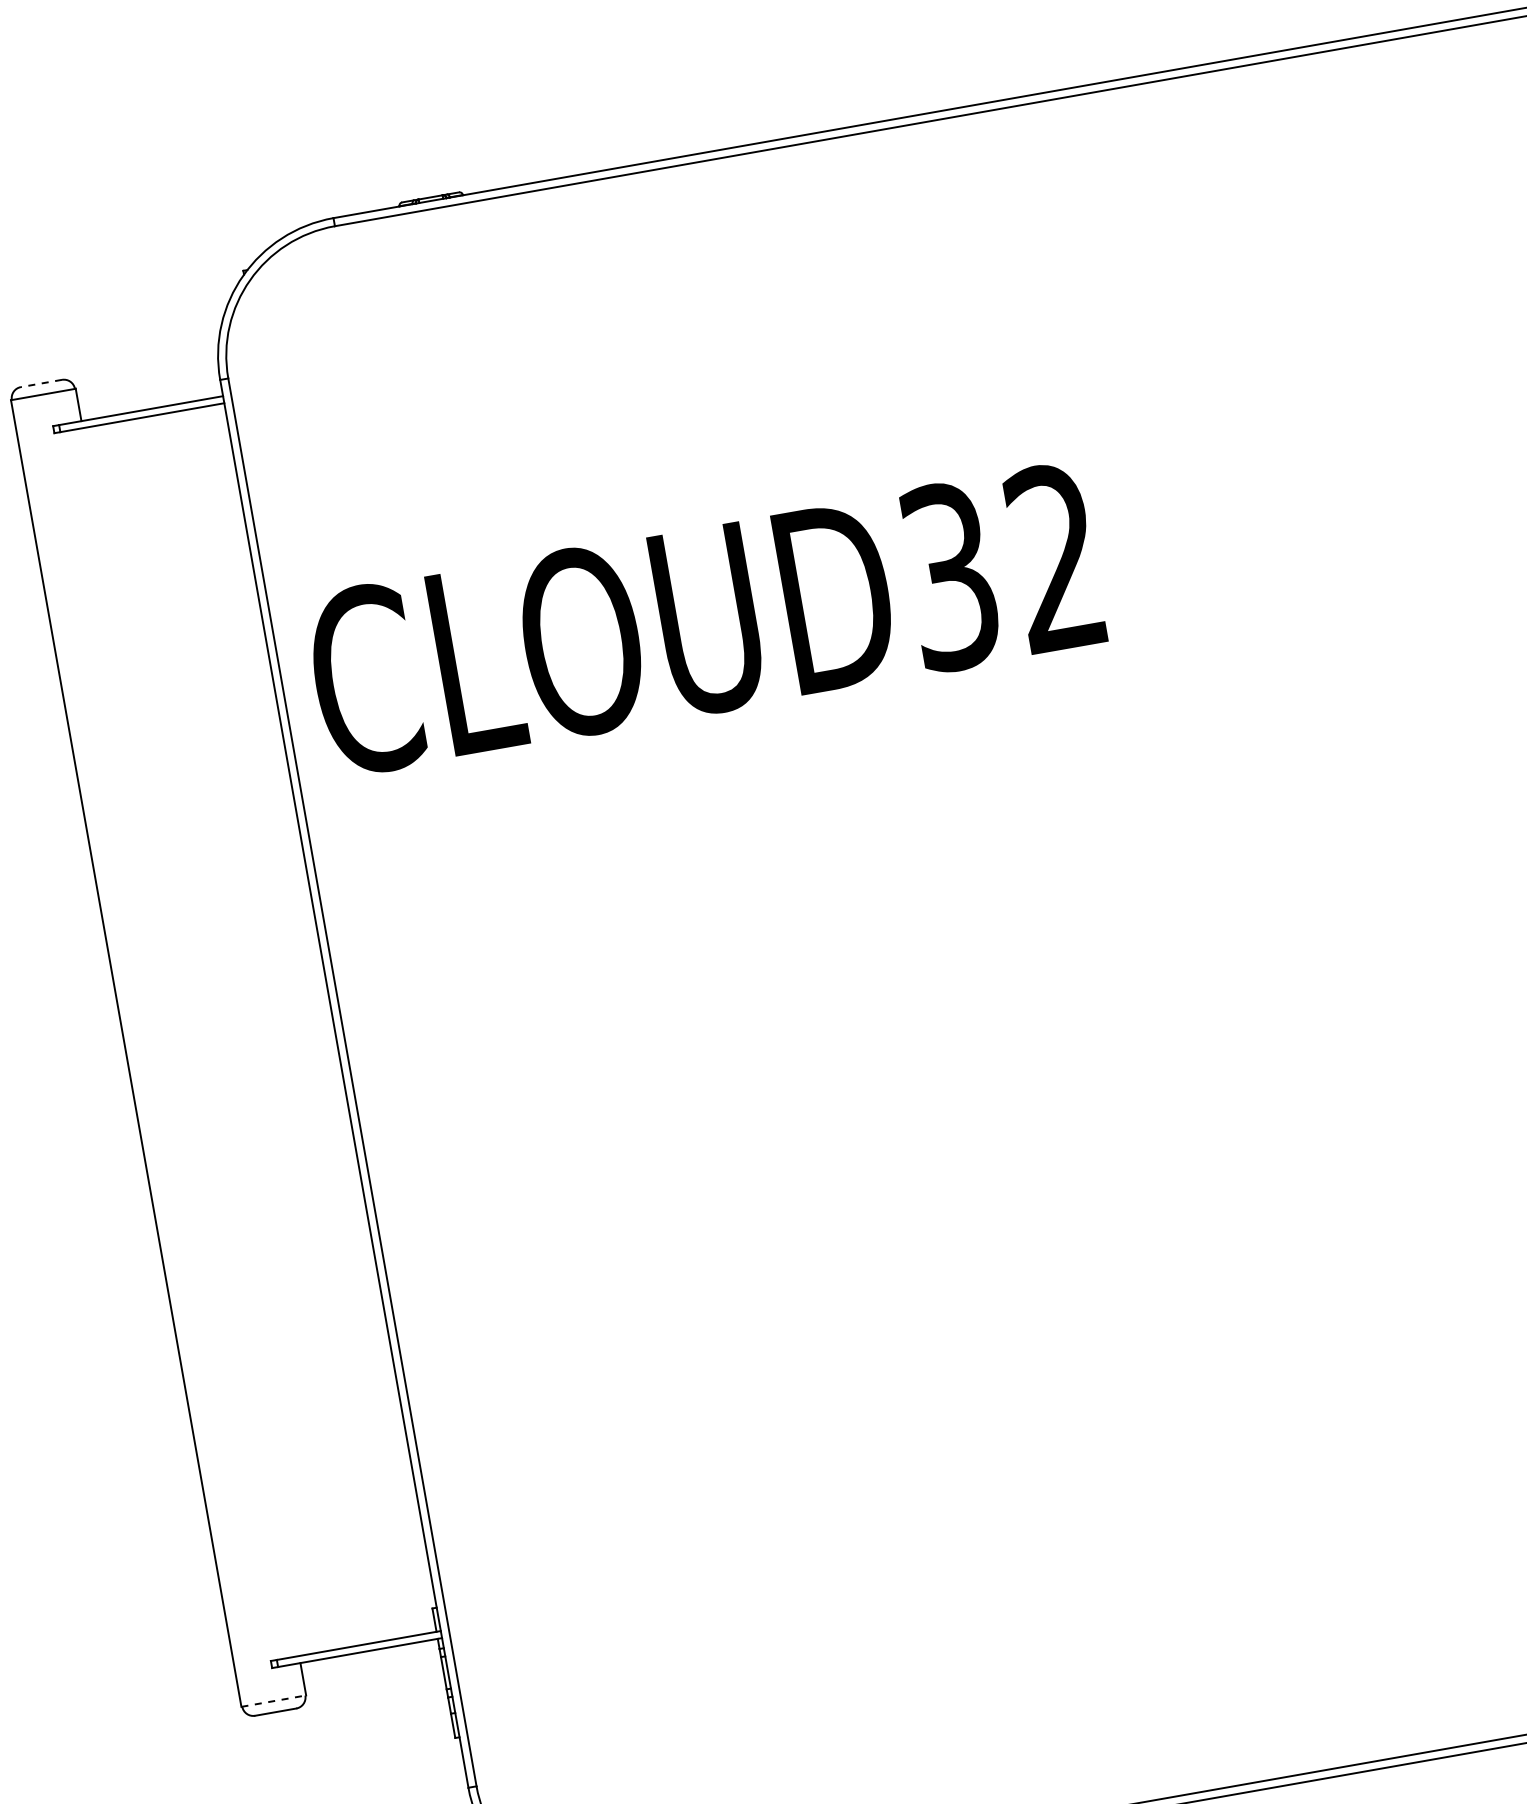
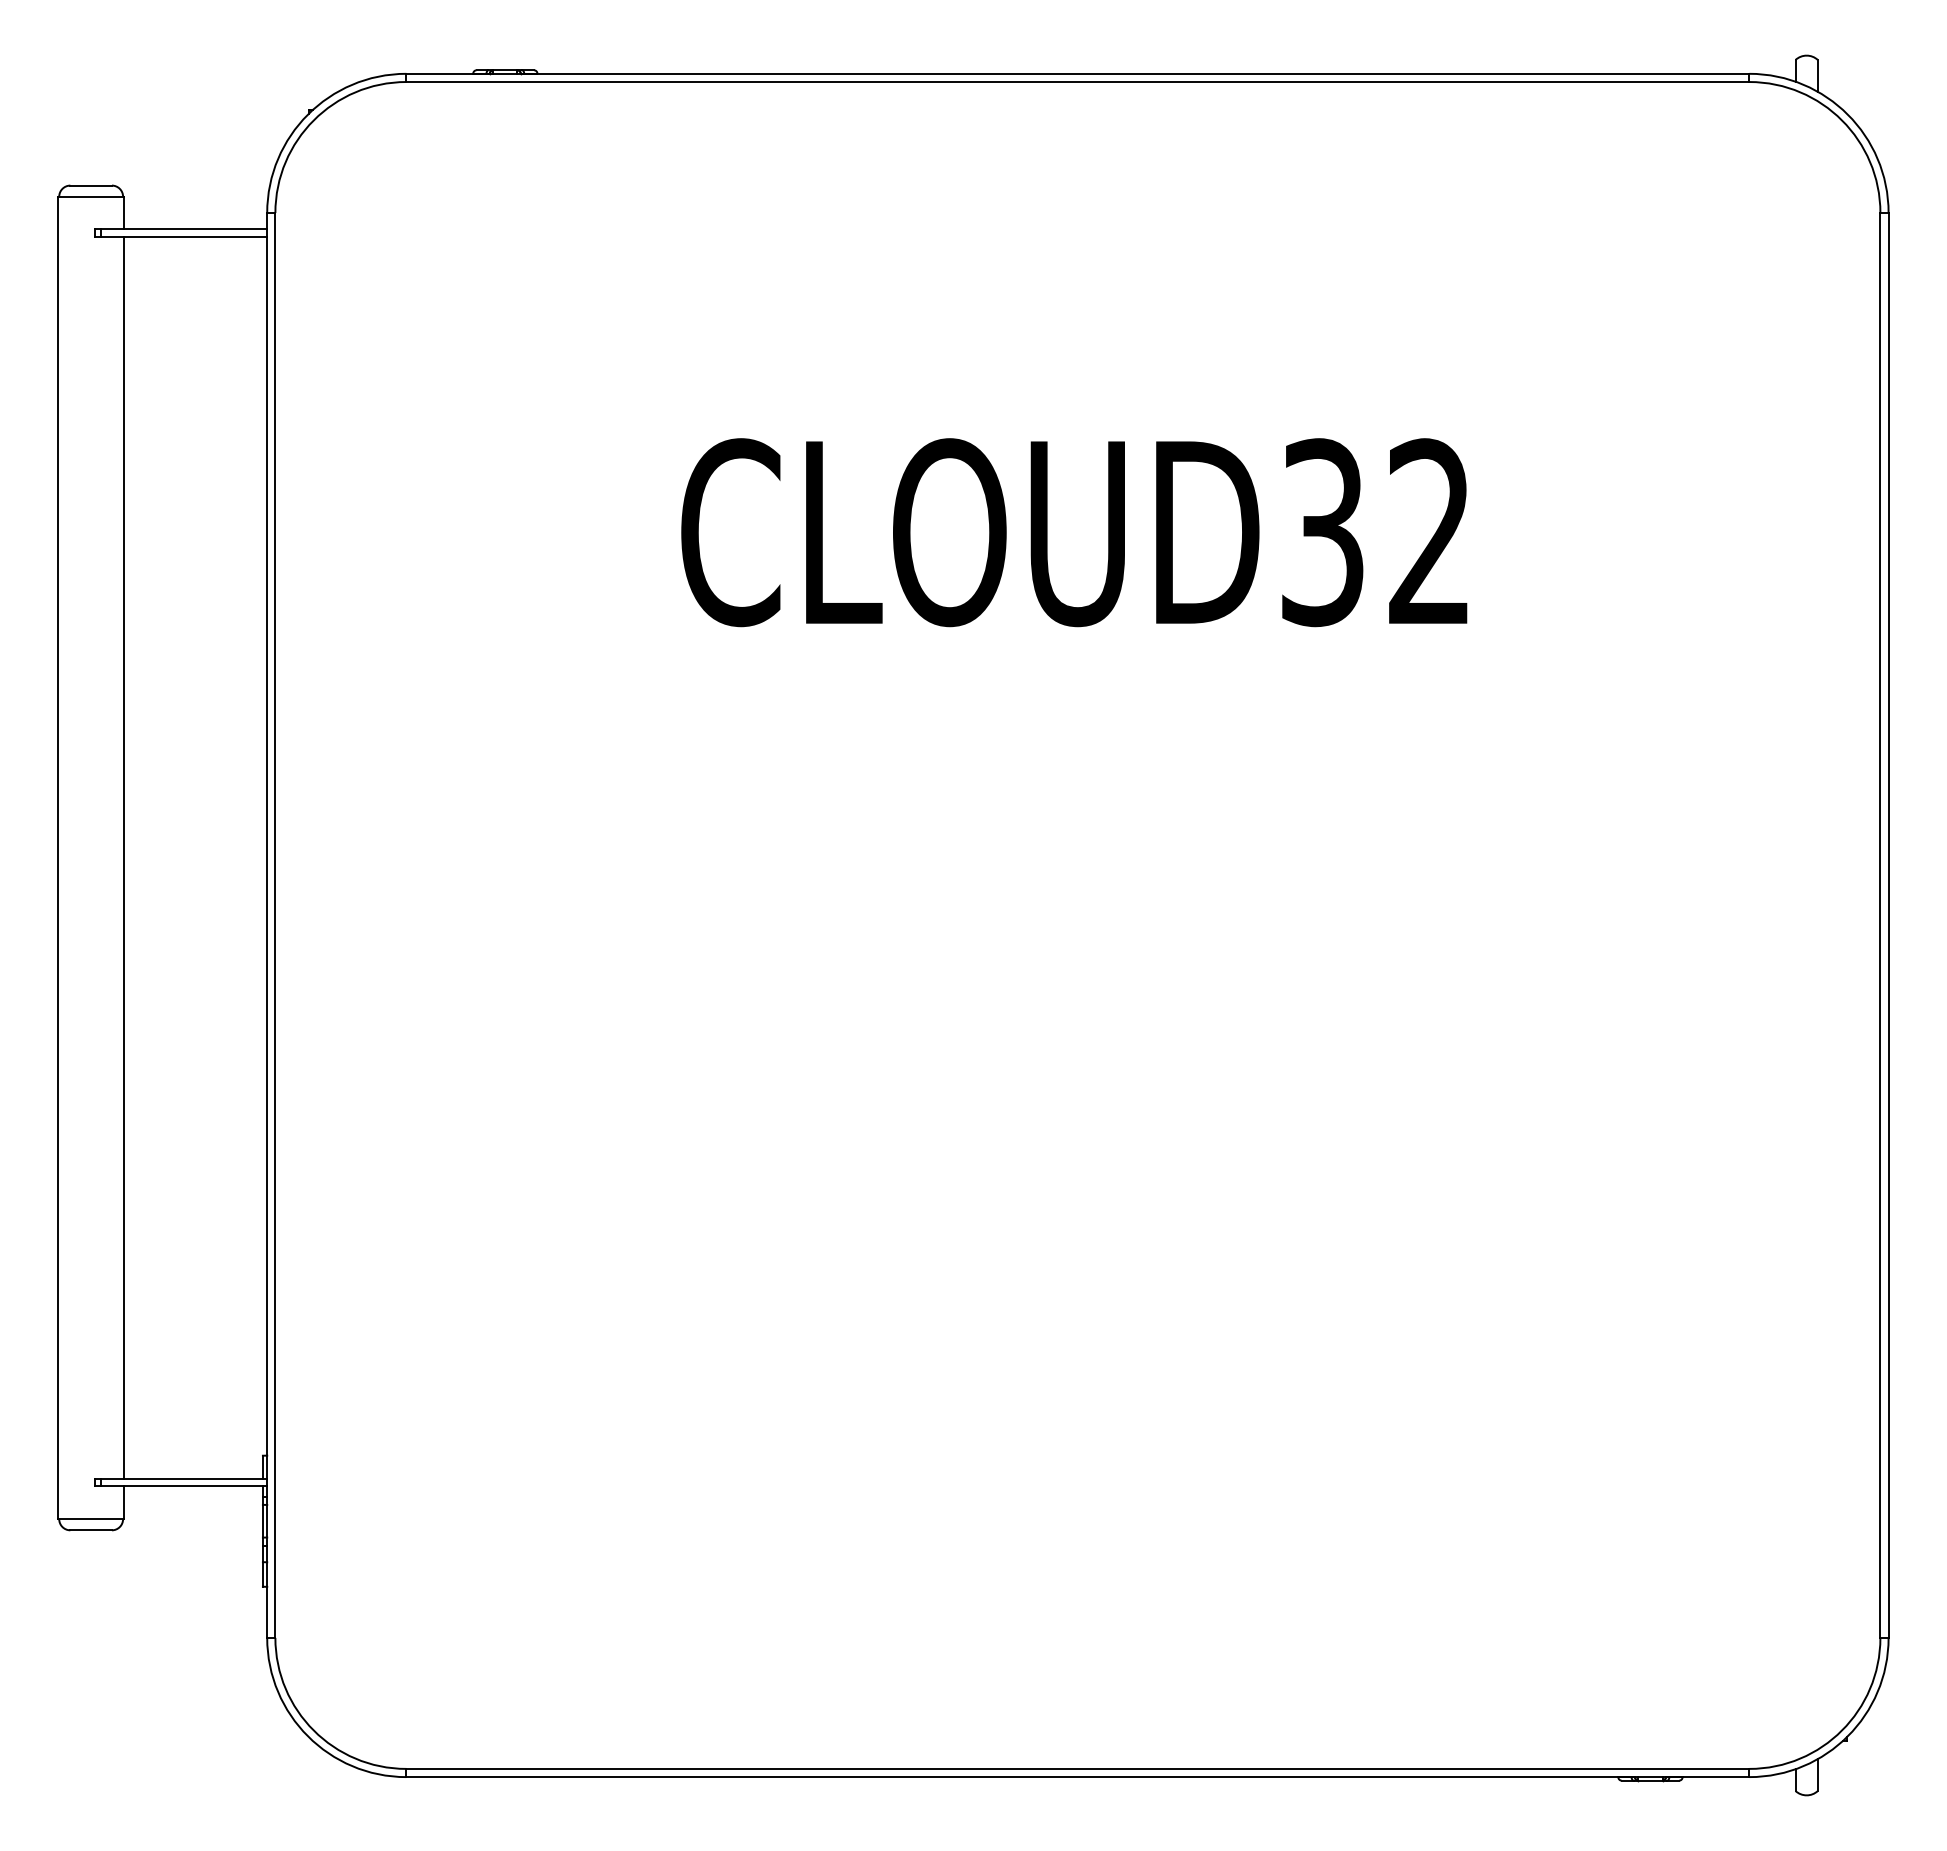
line: (41, 383) -> (91, 185), dashed -> solid
text: (704, 619) -> (1074, 532), moved
line: (190, 1041) -> (123, 857), added
line: (274, 1701) -> (91, 1519), dashed -> solid

